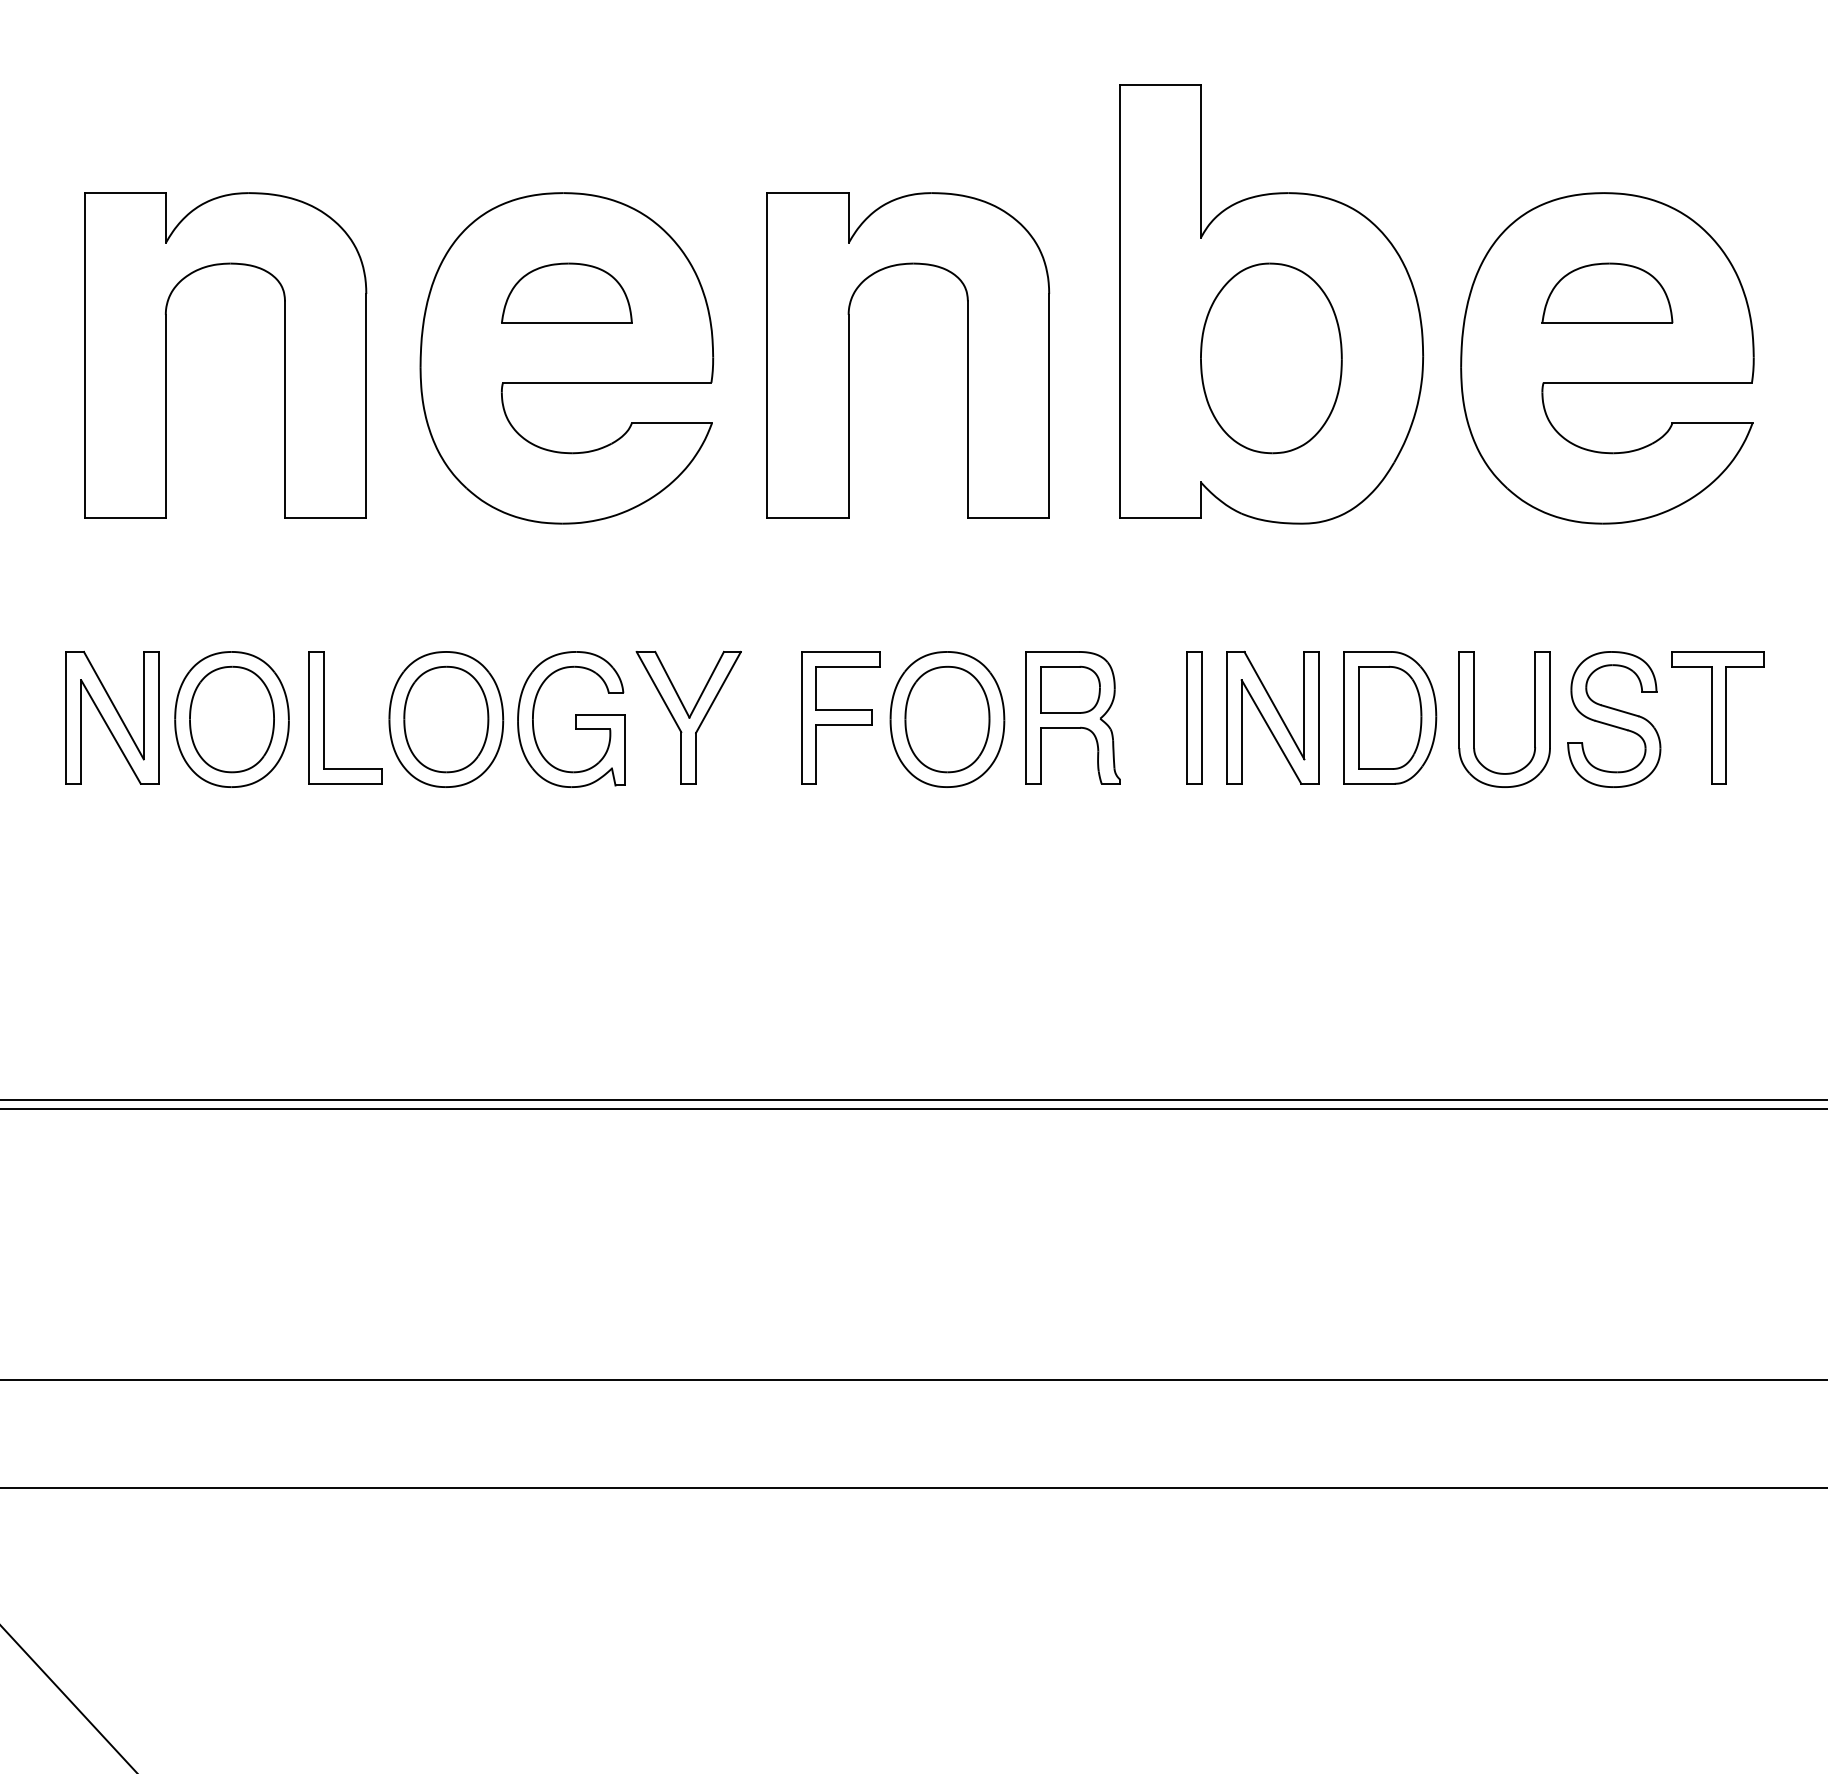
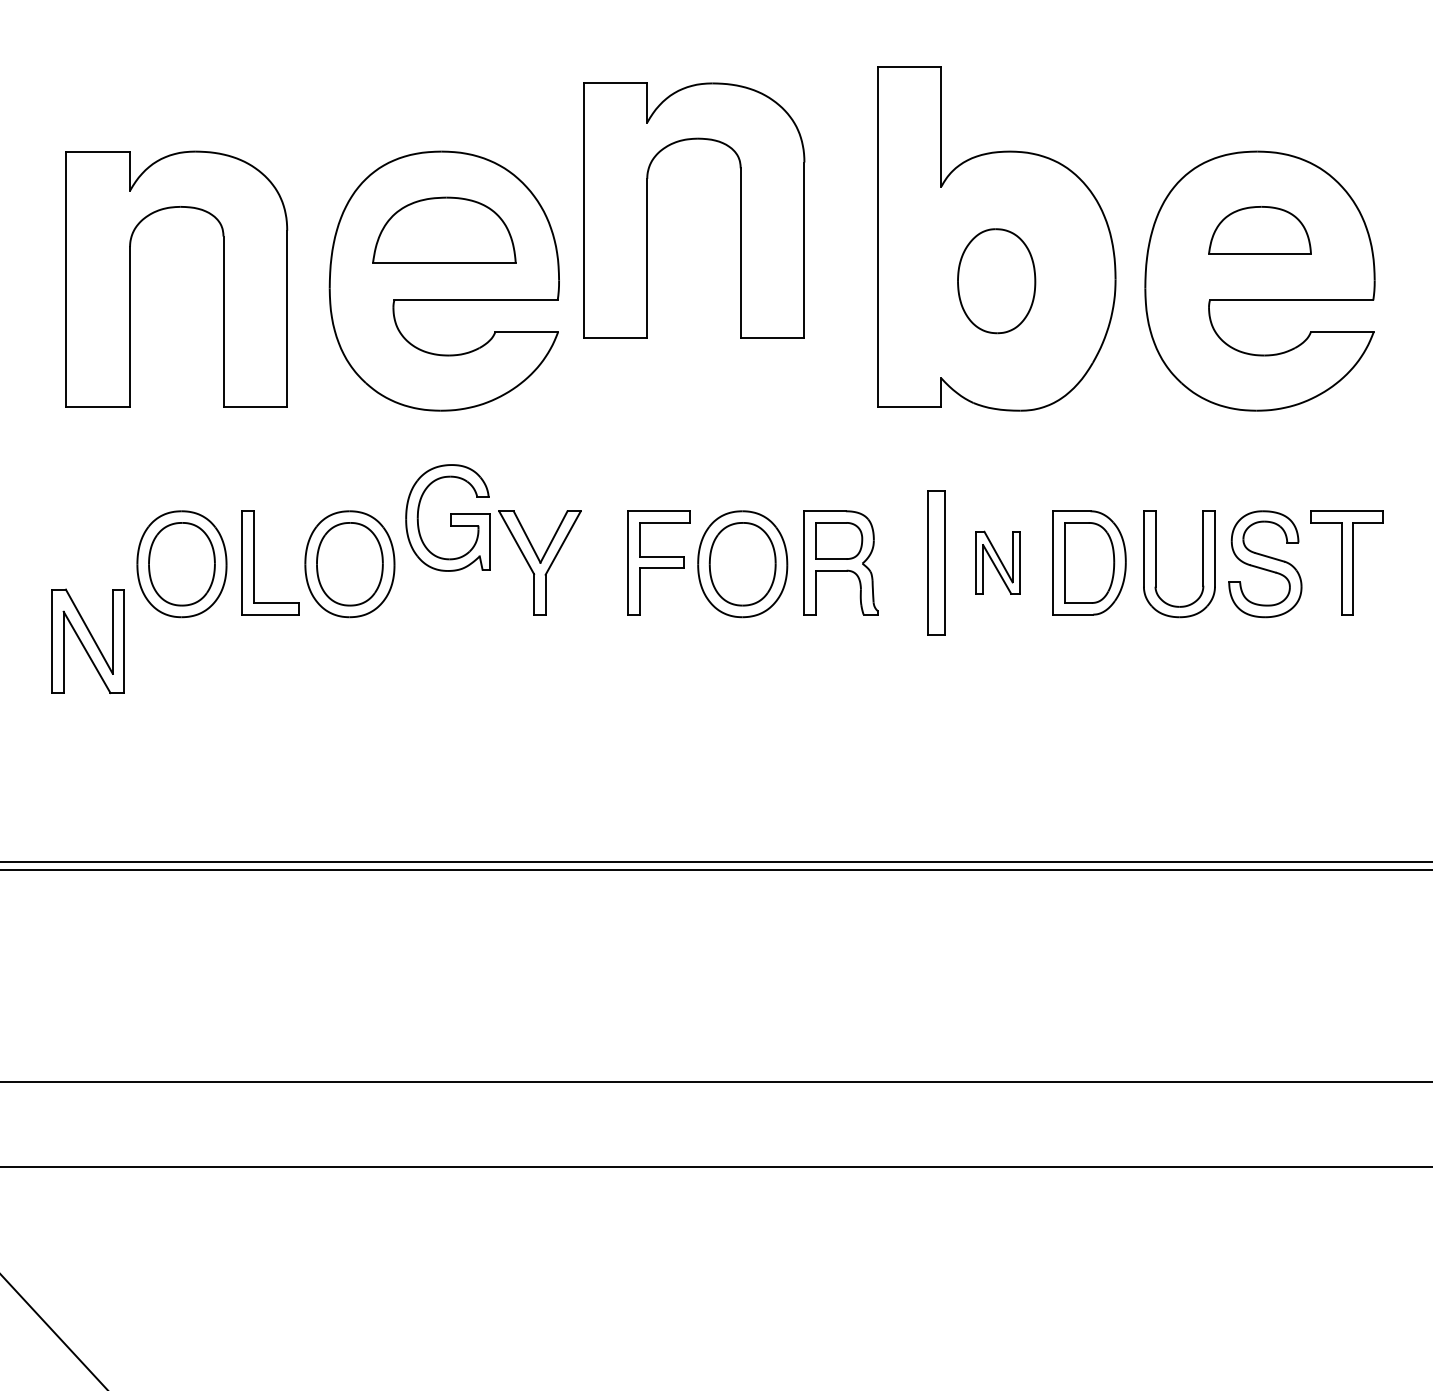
part: (566, 292) -> (444, 229), size x1.4
part: (849, 355) -> (647, 210), moved
part: (1271, 358) -> (996, 281), size x0.7
part: (112, 717) -> (88, 641), moved
part: (1194, 717) -> (936, 562), size x1.4
part: (1272, 717) -> (997, 562), size x0.6
part: (571, 719) -> (448, 517), moved

